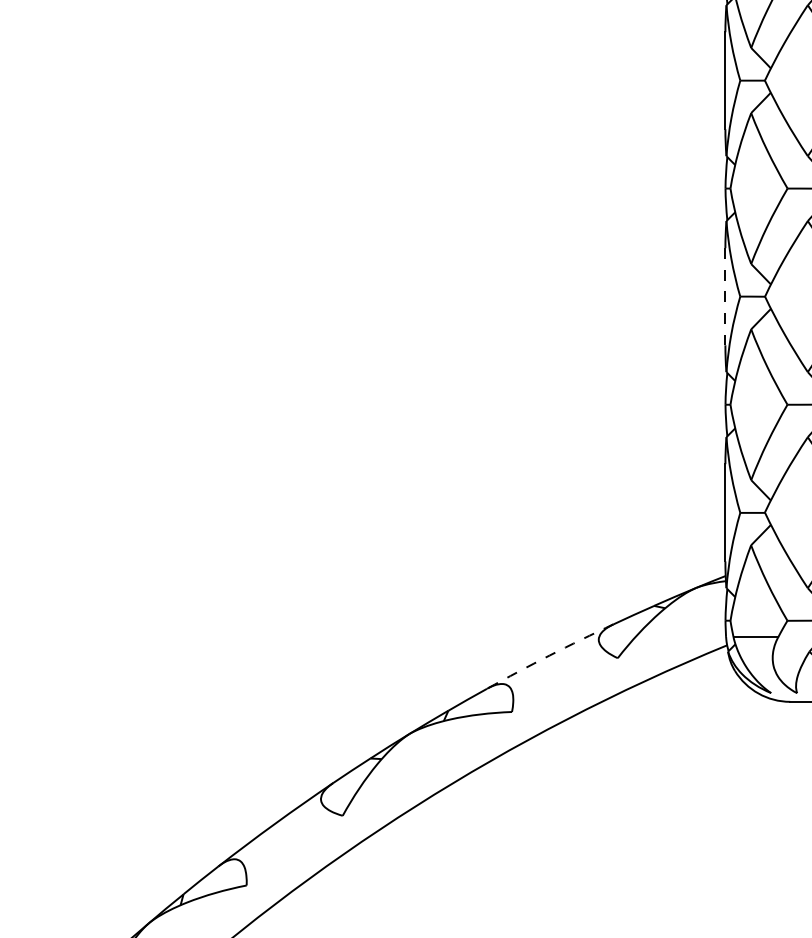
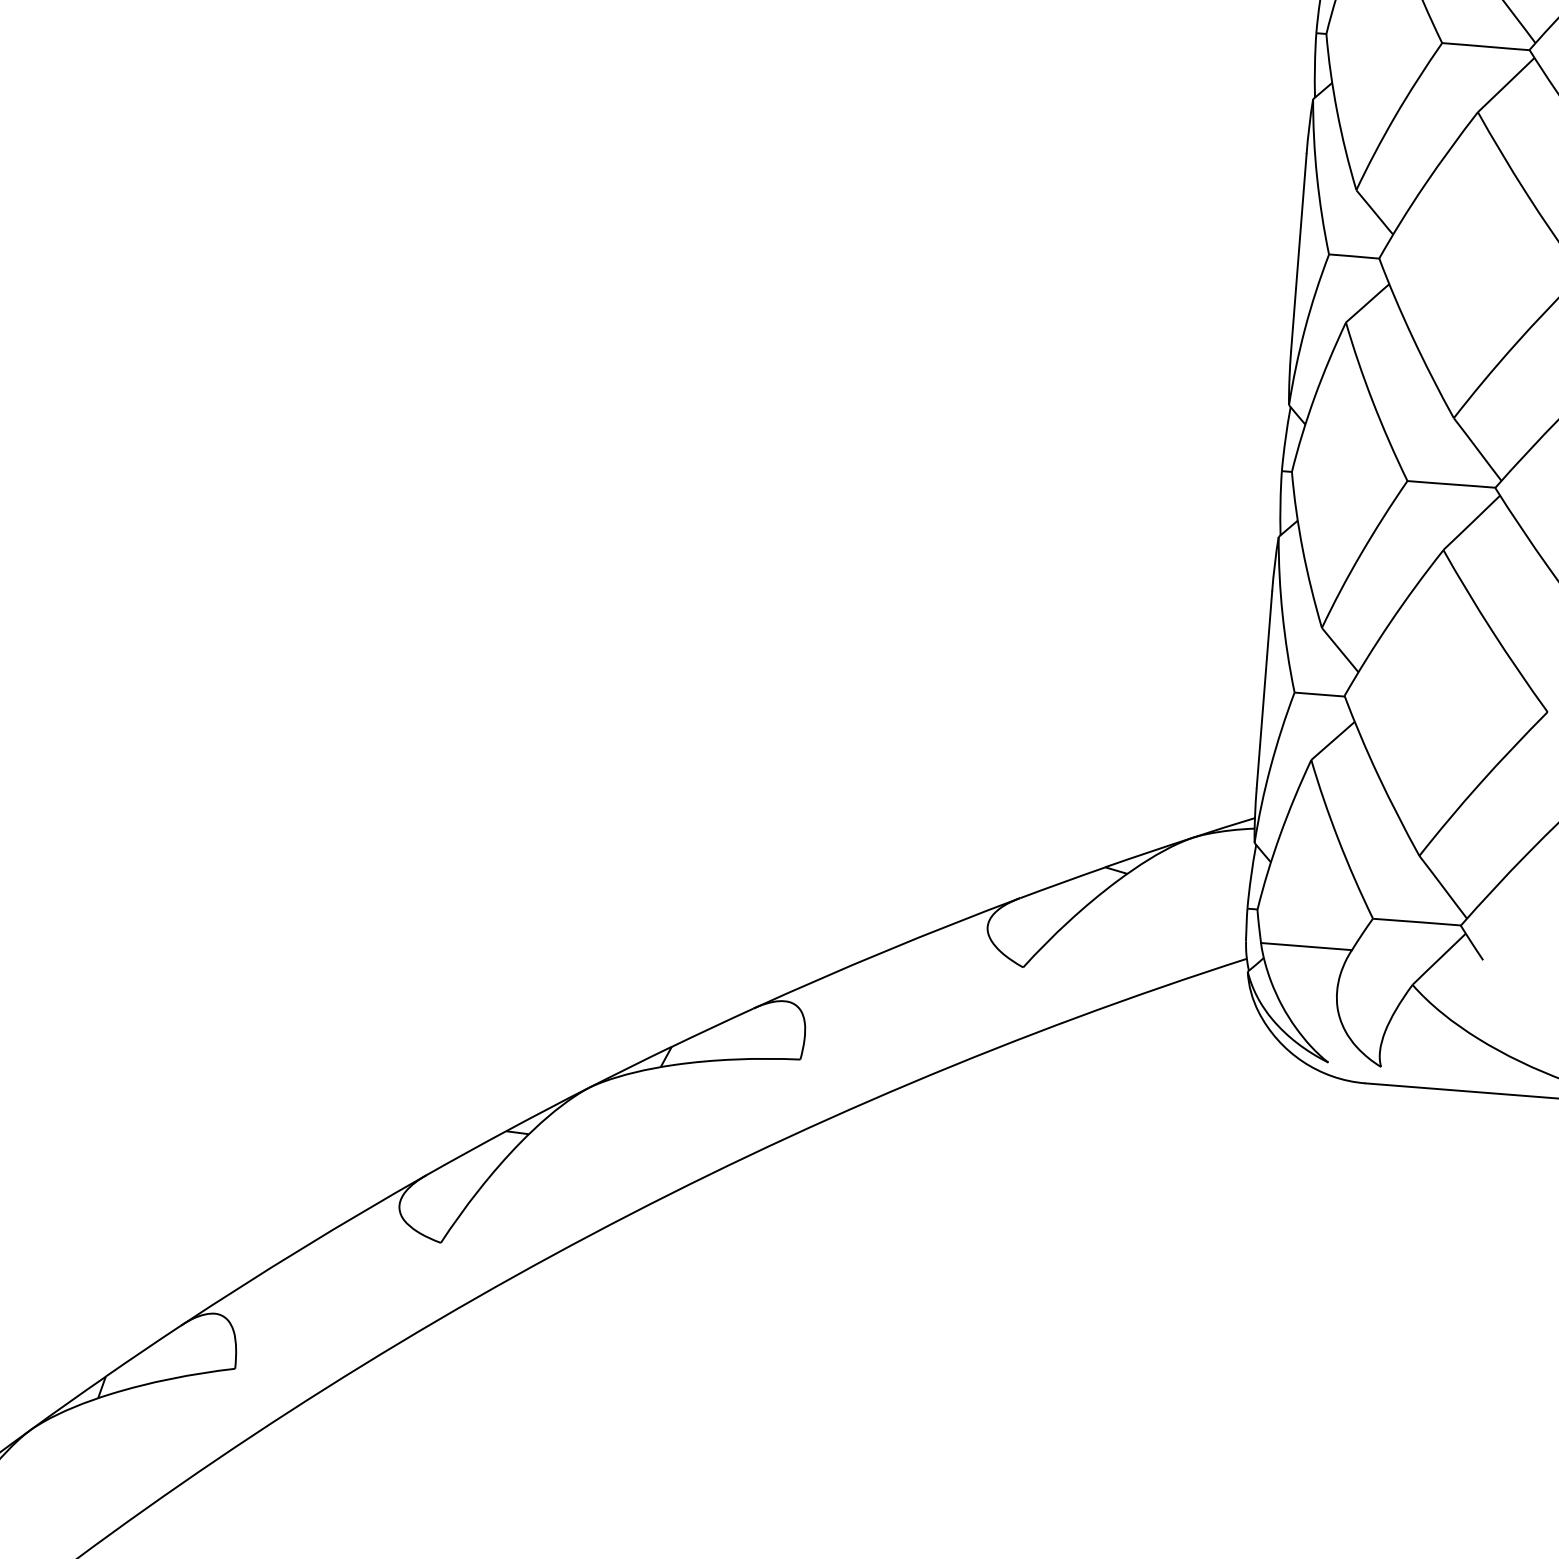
line: (725, 297) -> (1298, 253), dashed -> solid
arc: (549, 655) -> (885, 951), dashed -> solid

